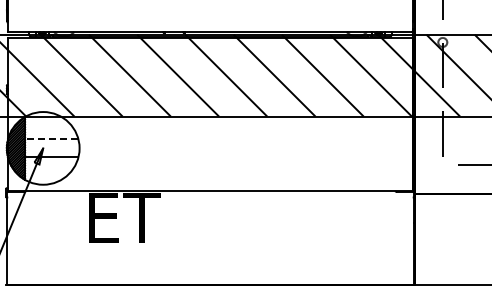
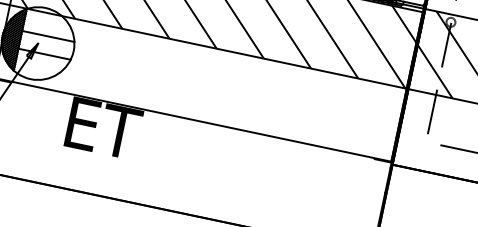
line: (51, 139) -> (48, 36), dashed -> solid

